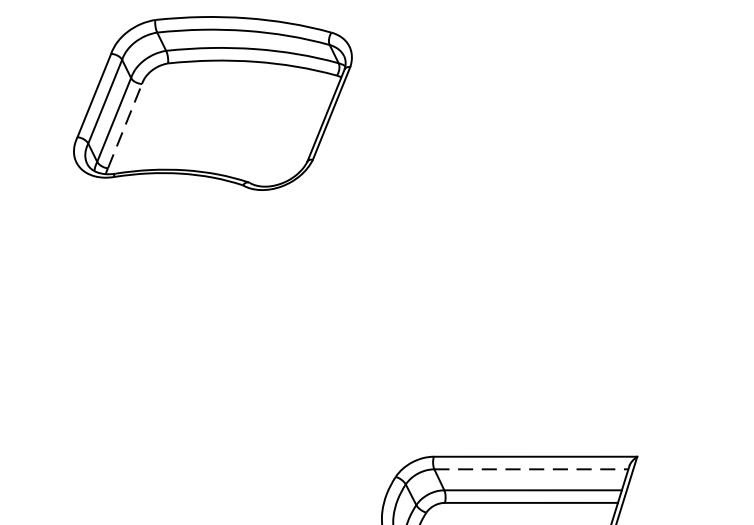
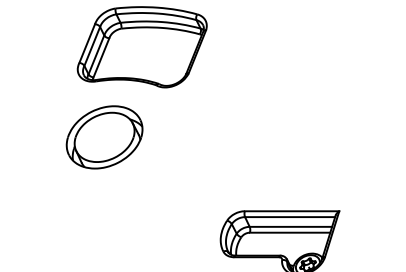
line: (125, 125) -> (101, 57), dashed -> solid
part: (131, 297) -> (104, 137), added
line: (532, 470) -> (290, 217), dashed -> solid

